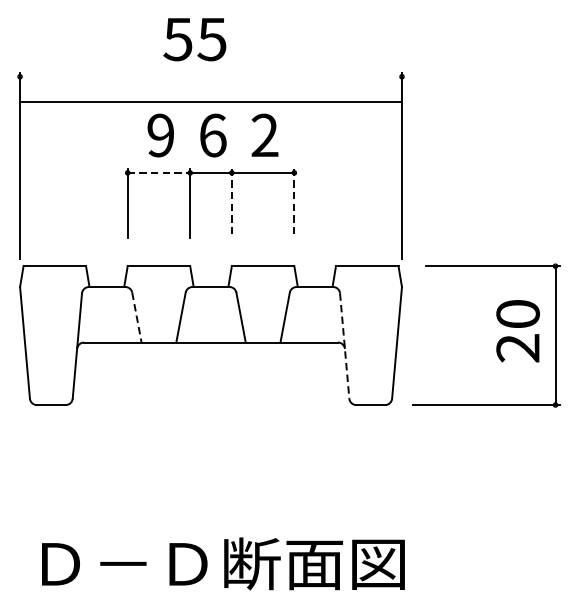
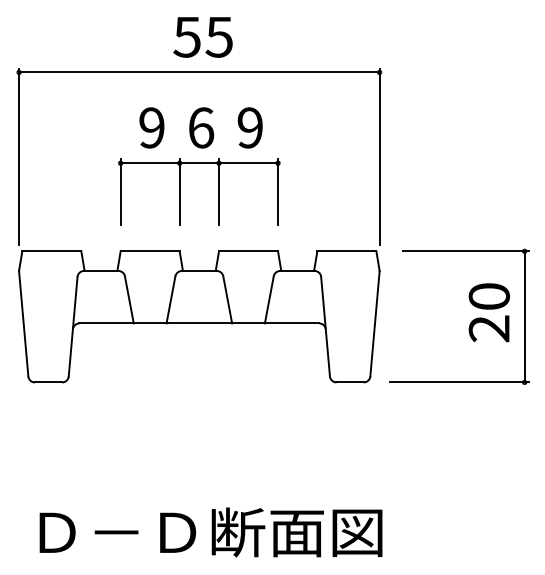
text: (194, 39) -> (202, 37), moved
line: (211, 102) -> (199, 72), moved
text: (264, 136) -> (249, 128), 2 -> 9
line: (159, 173) -> (150, 163), dashed -> solid
line: (232, 203) -> (219, 192), dashed -> solid
line: (294, 203) -> (278, 192), dashed -> solid
line: (137, 317) -> (129, 299), dashed -> solid
line: (344, 345) -> (325, 326), dashed -> solid

